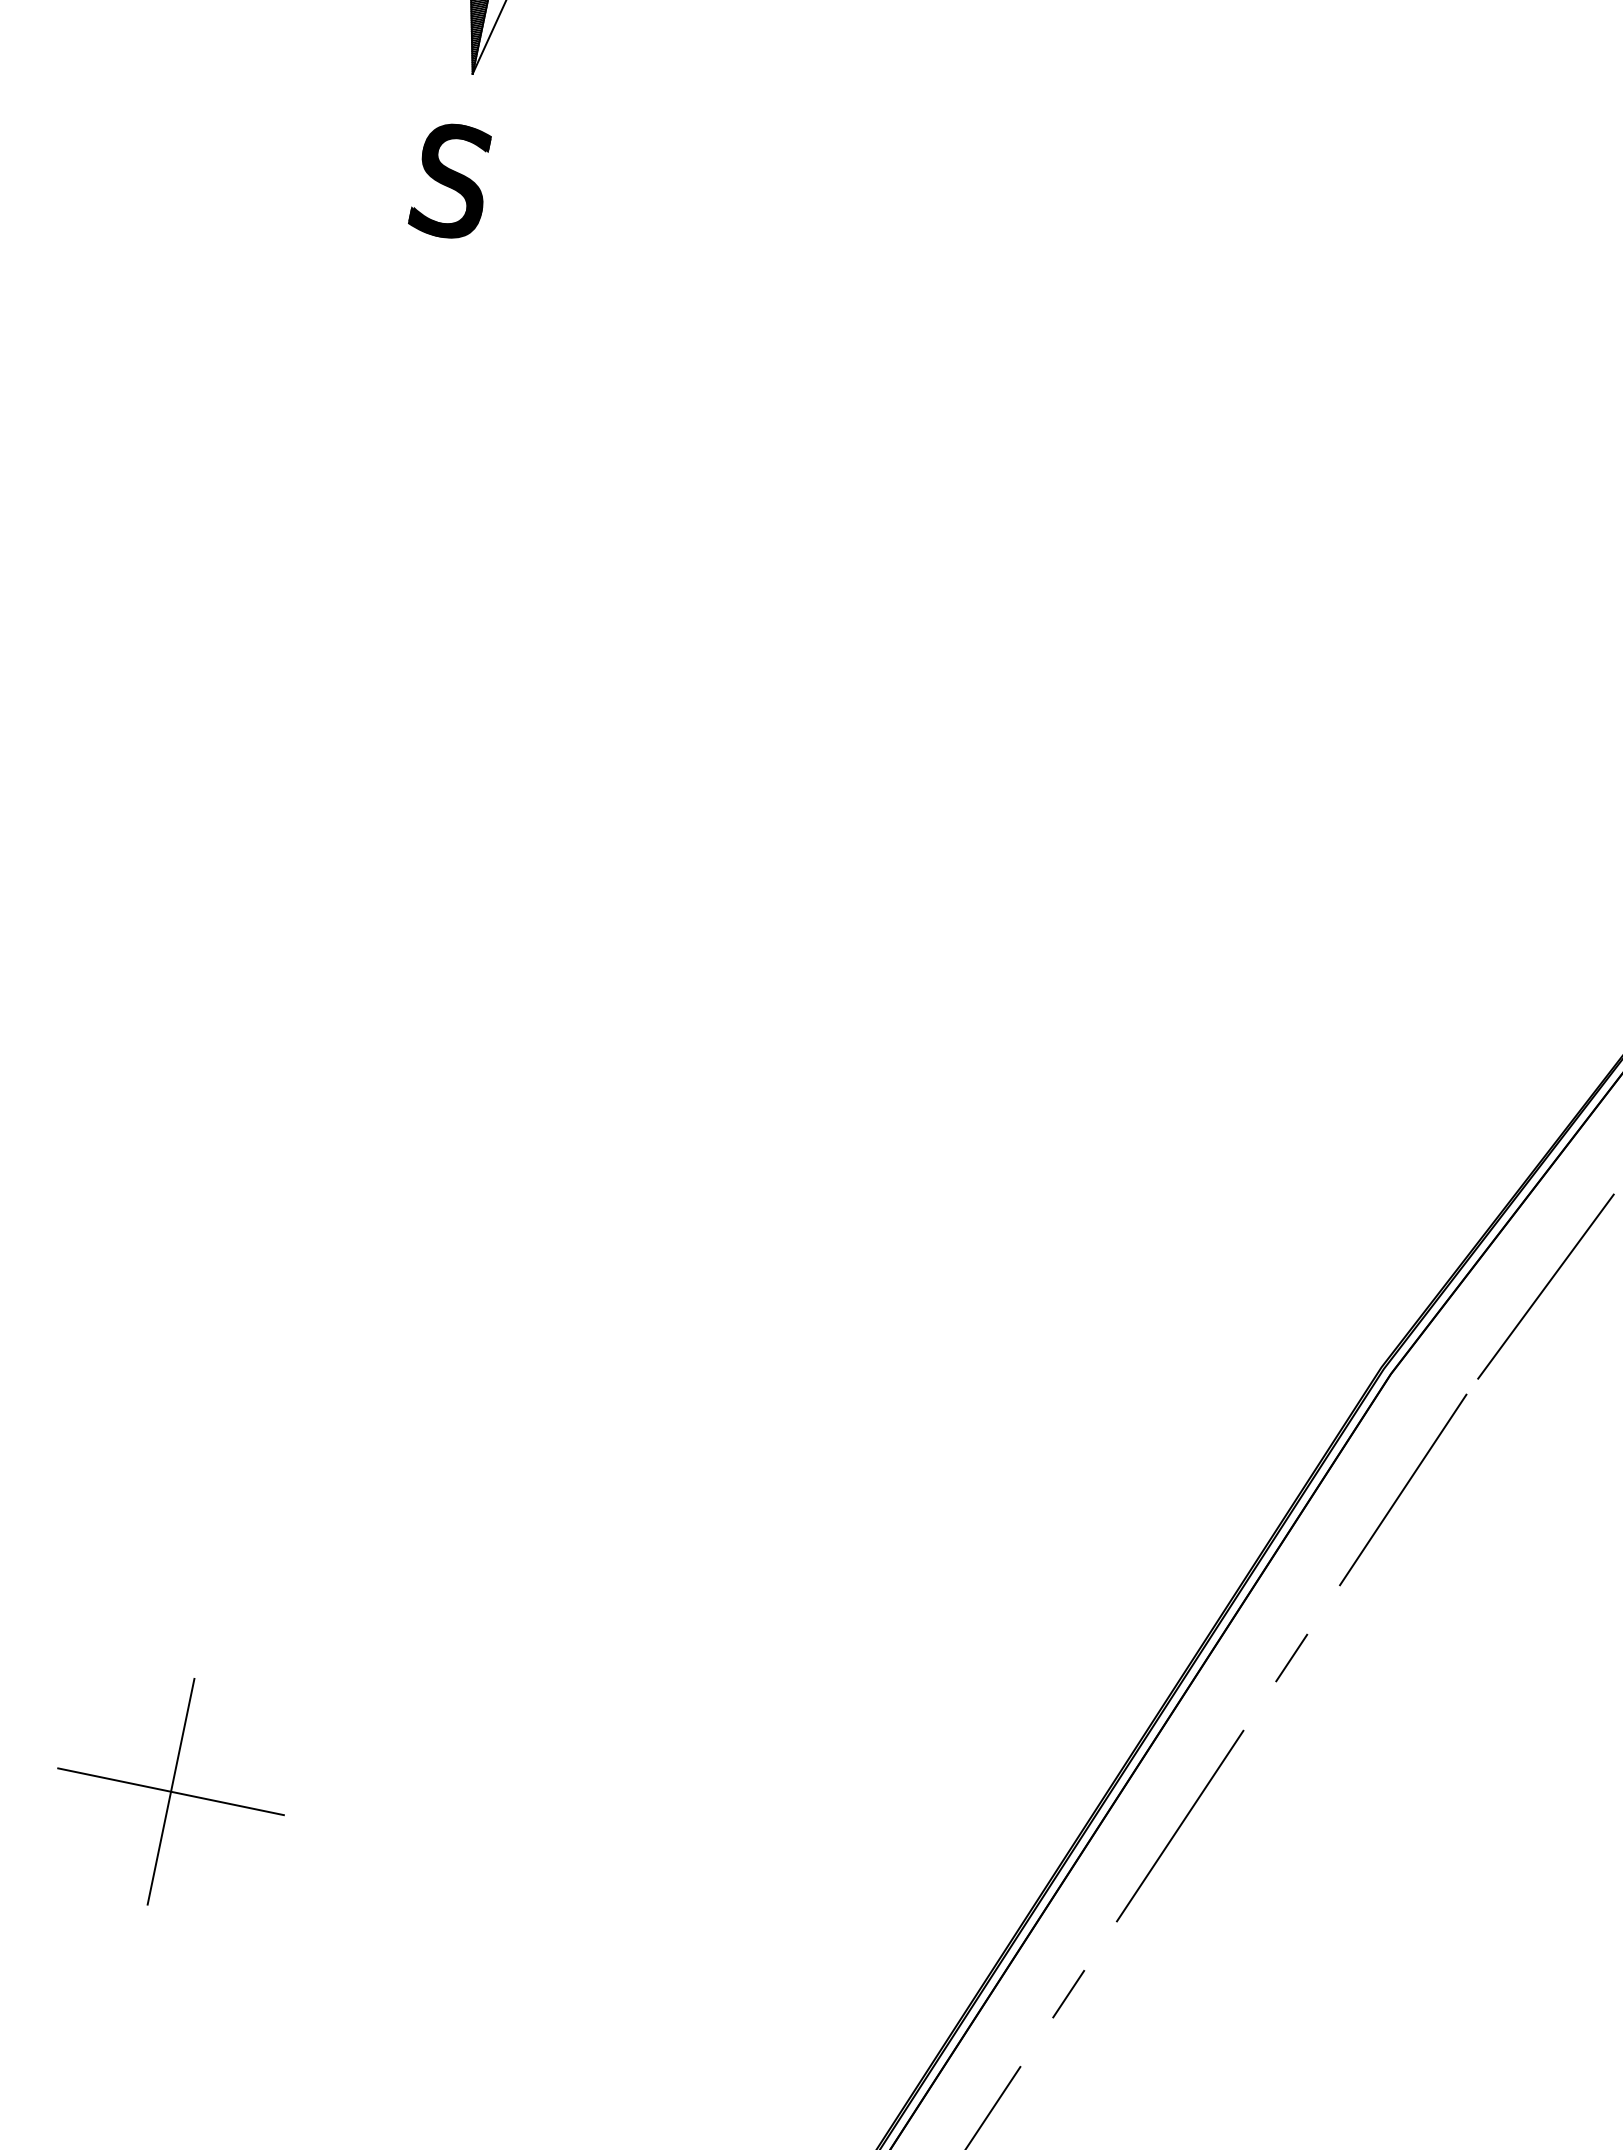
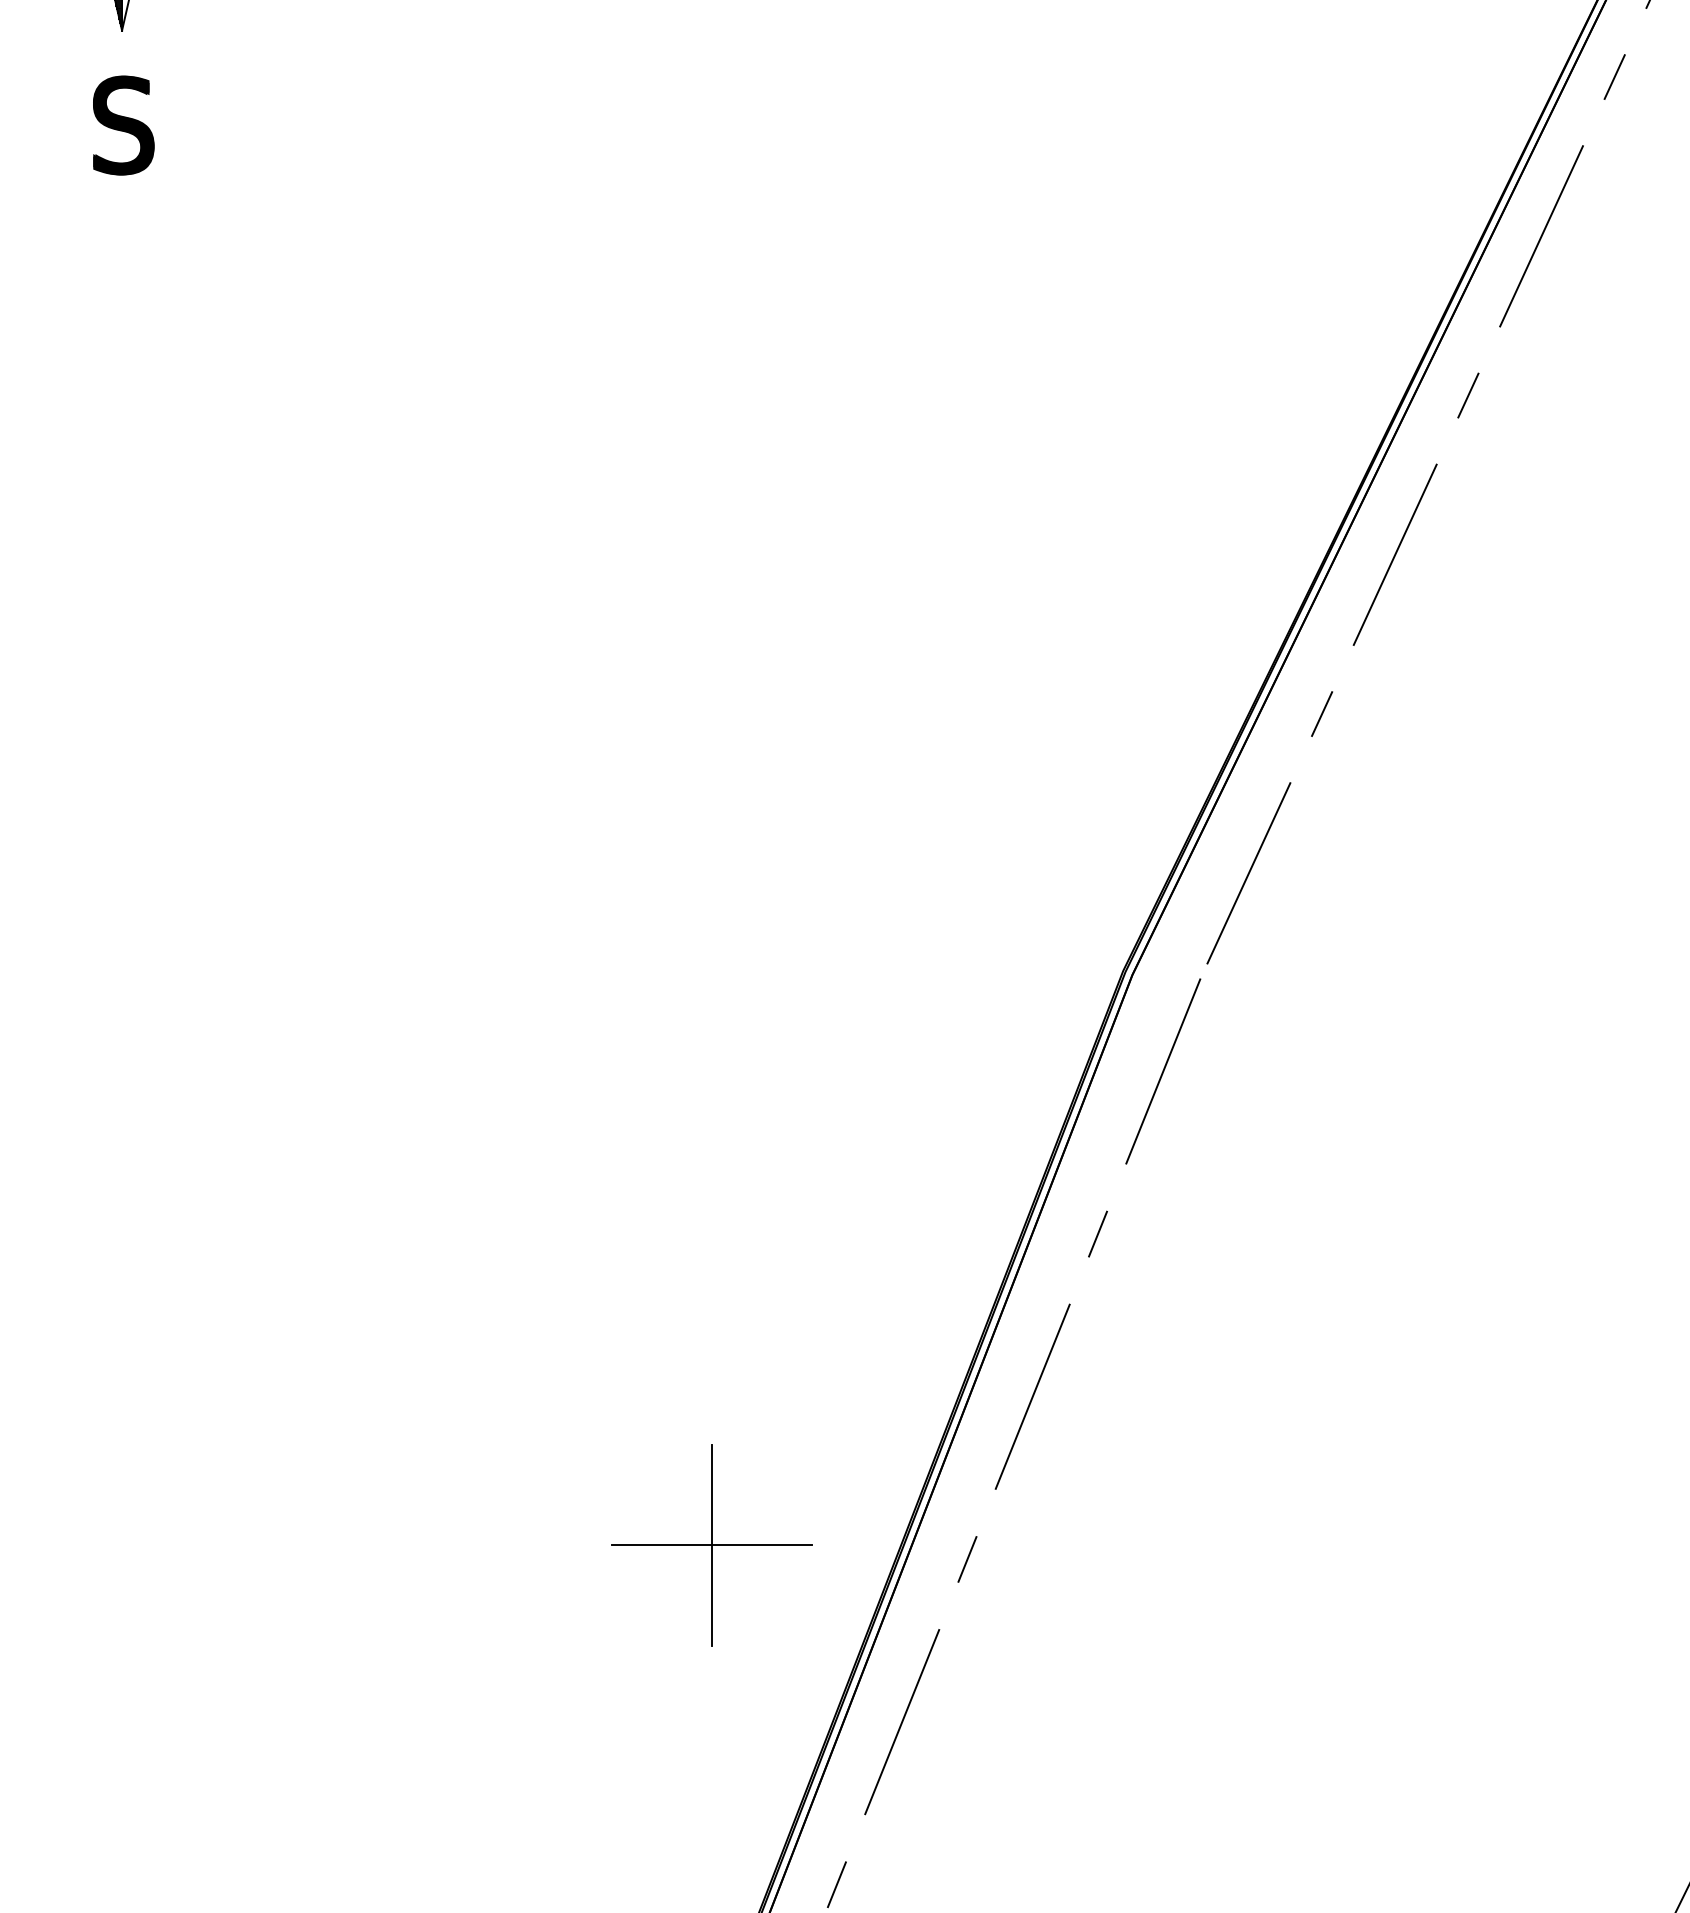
part: (170, 1791) -> (711, 1545), moved

